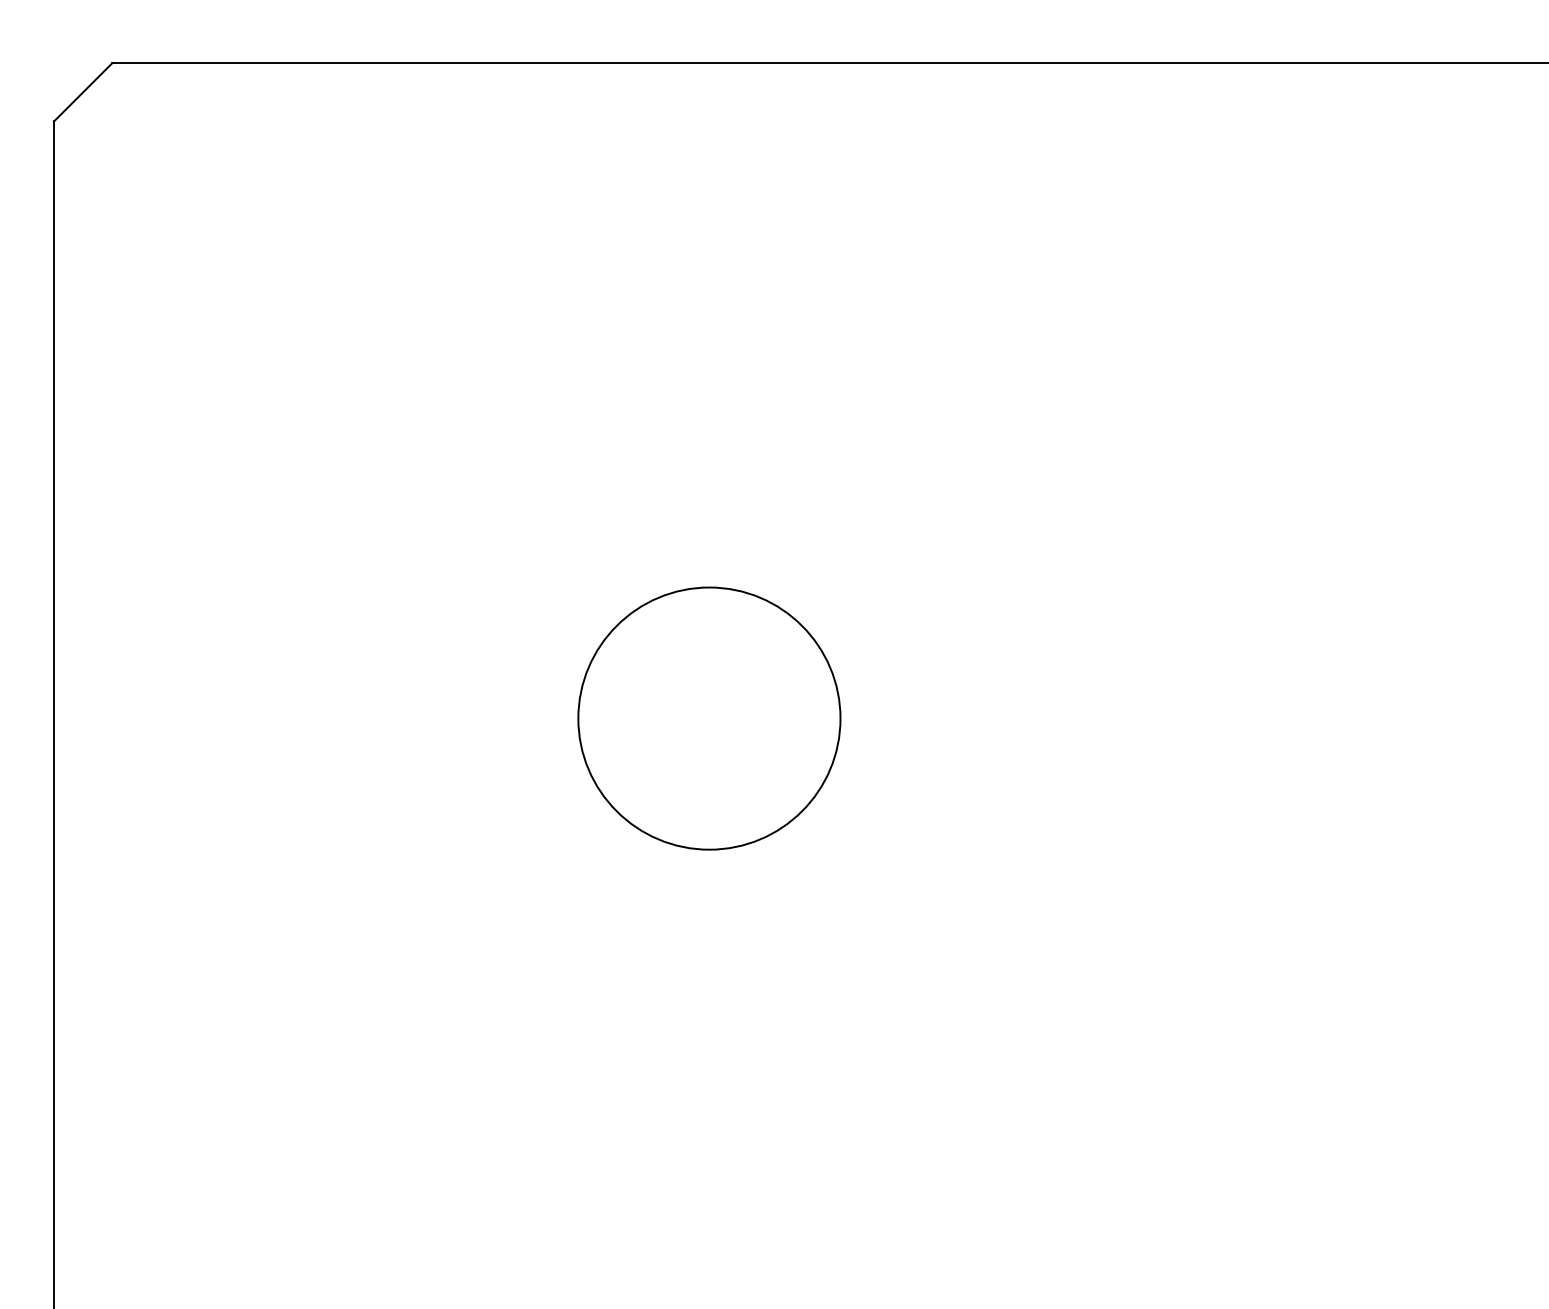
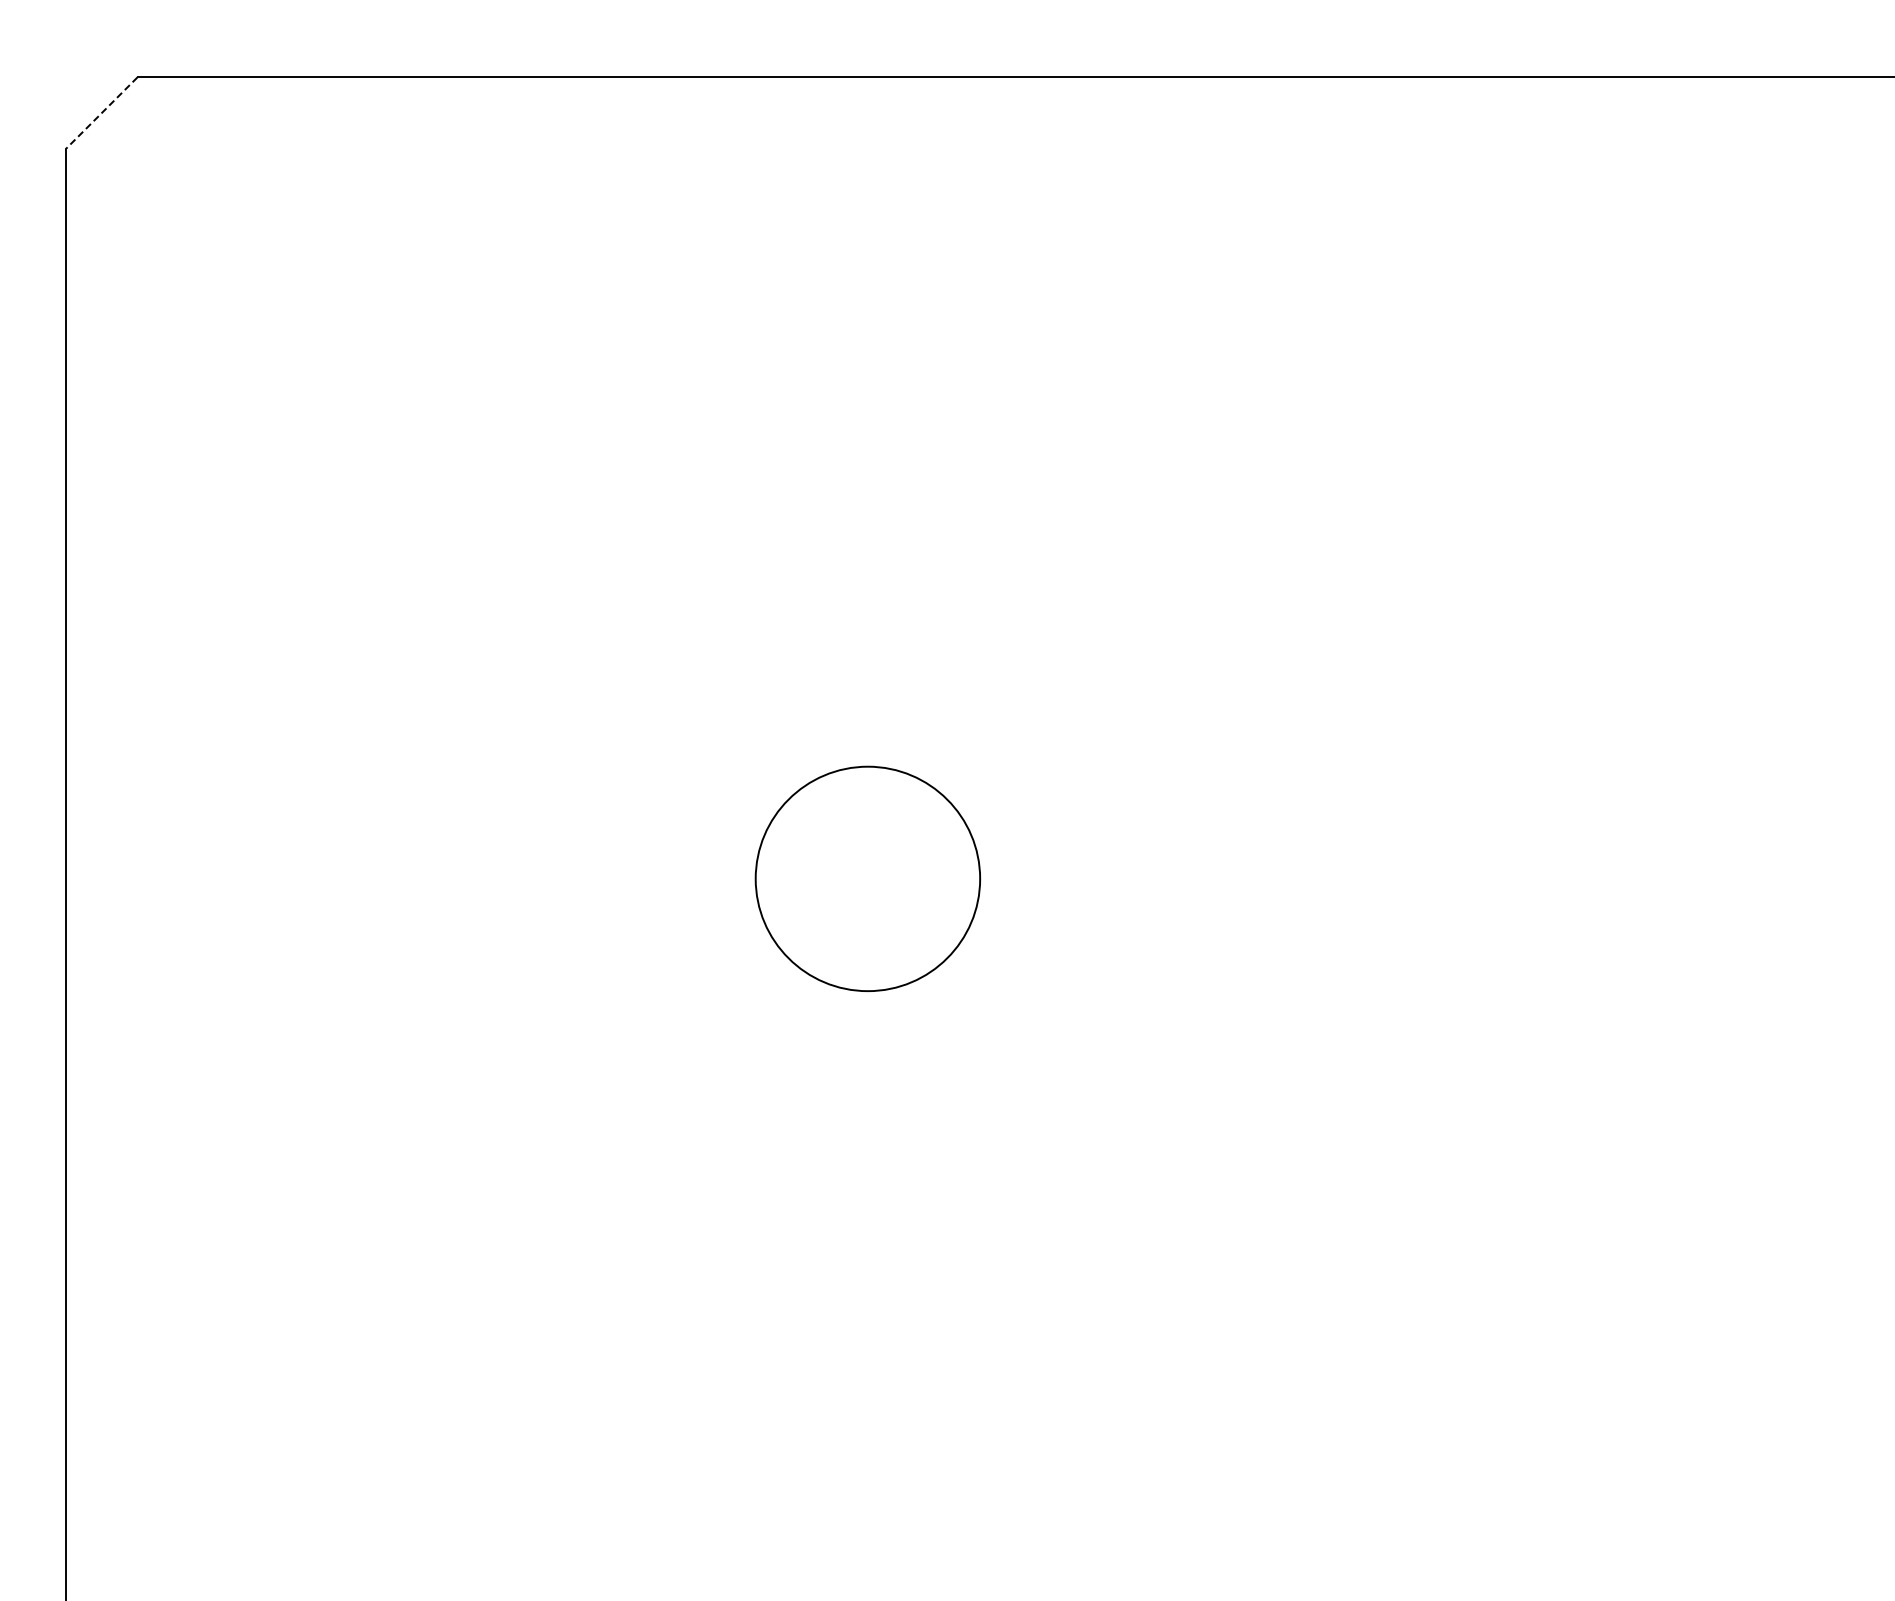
line: (82, 92) -> (101, 113), solid -> dashed
circle: (709, 718) -> (867, 878), size x0.7

